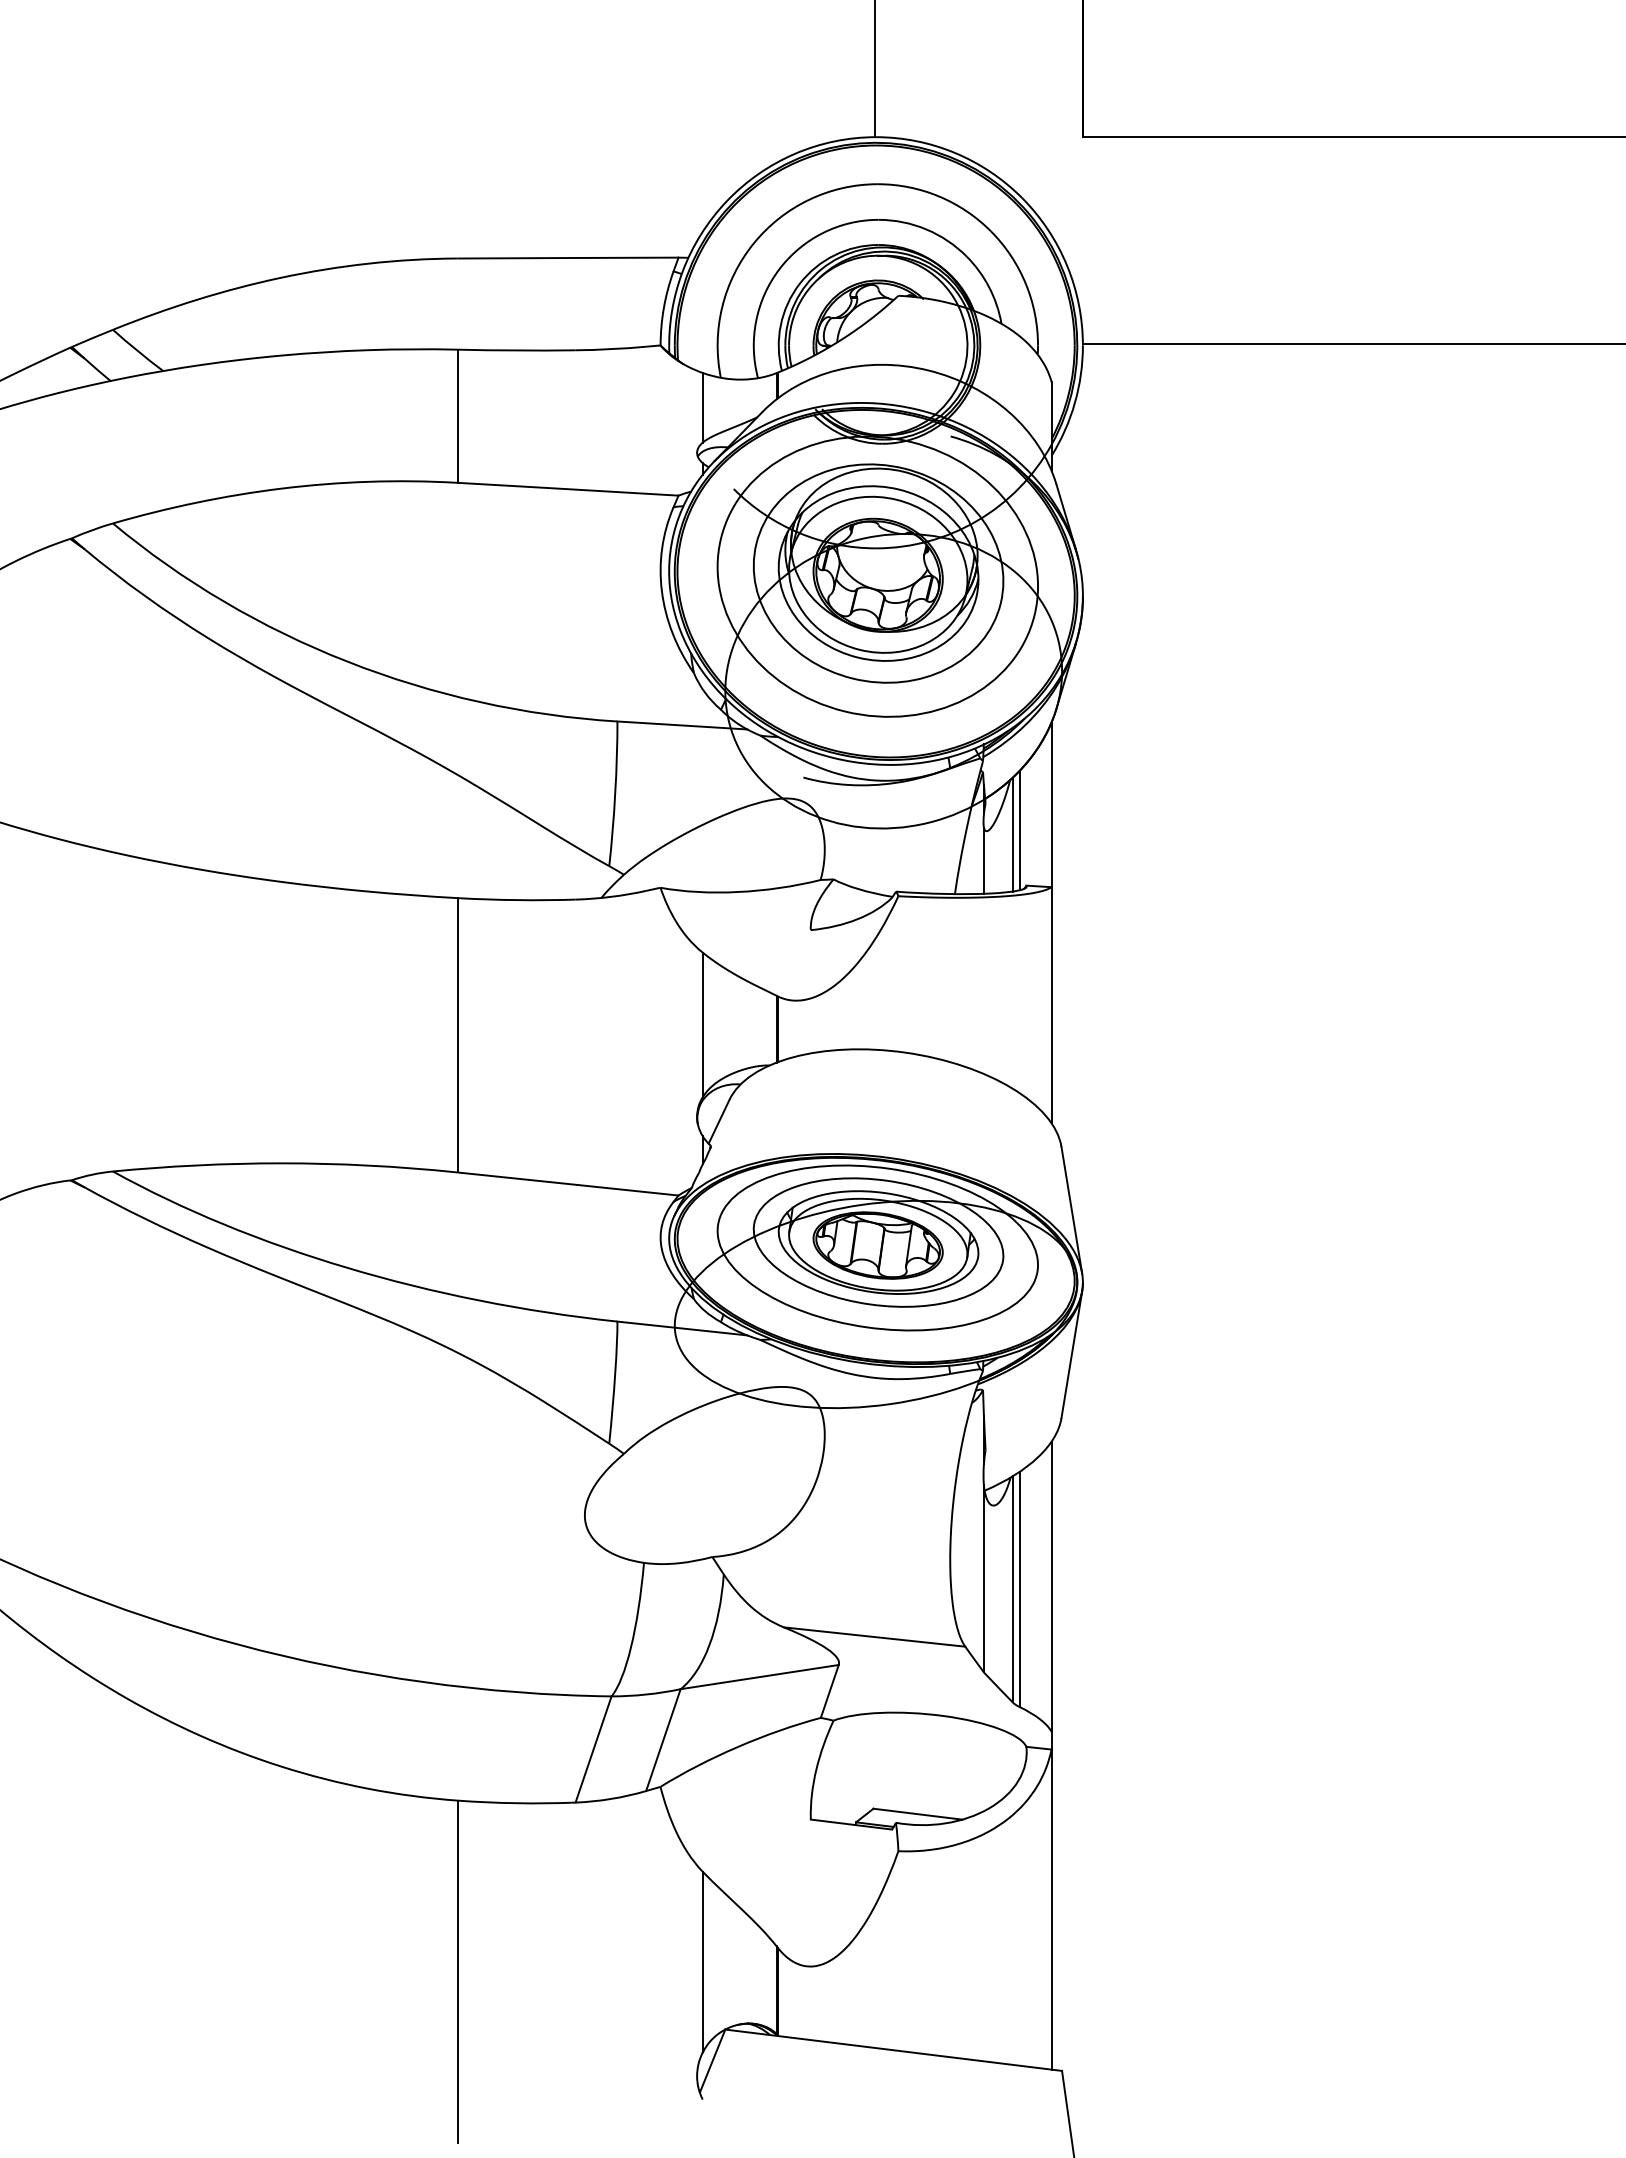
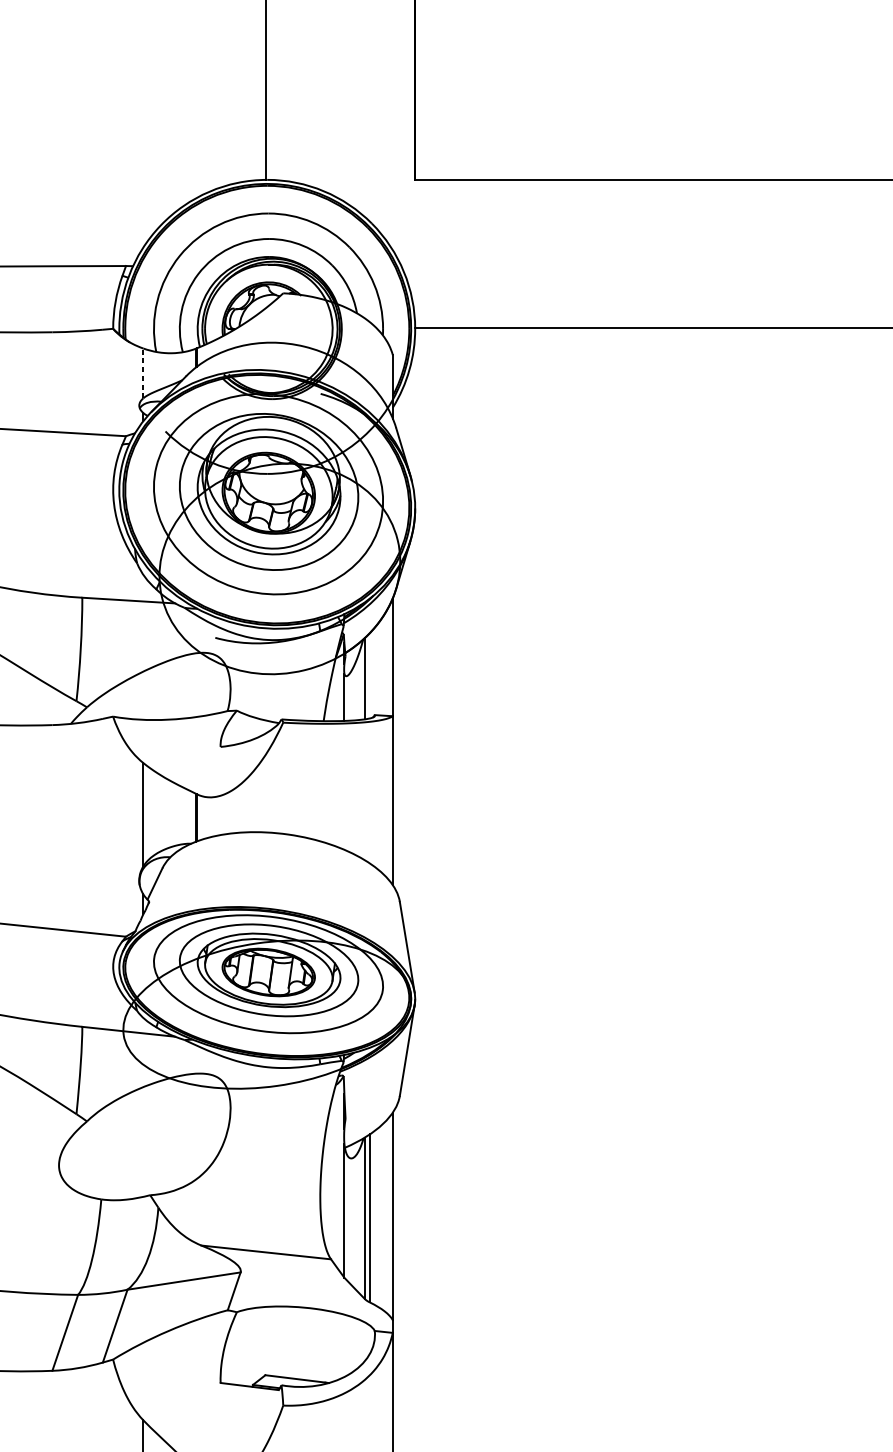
line: (702, 407) -> (143, 373), solid -> dashed
line: (1019, 830) -> (369, 675), removed

